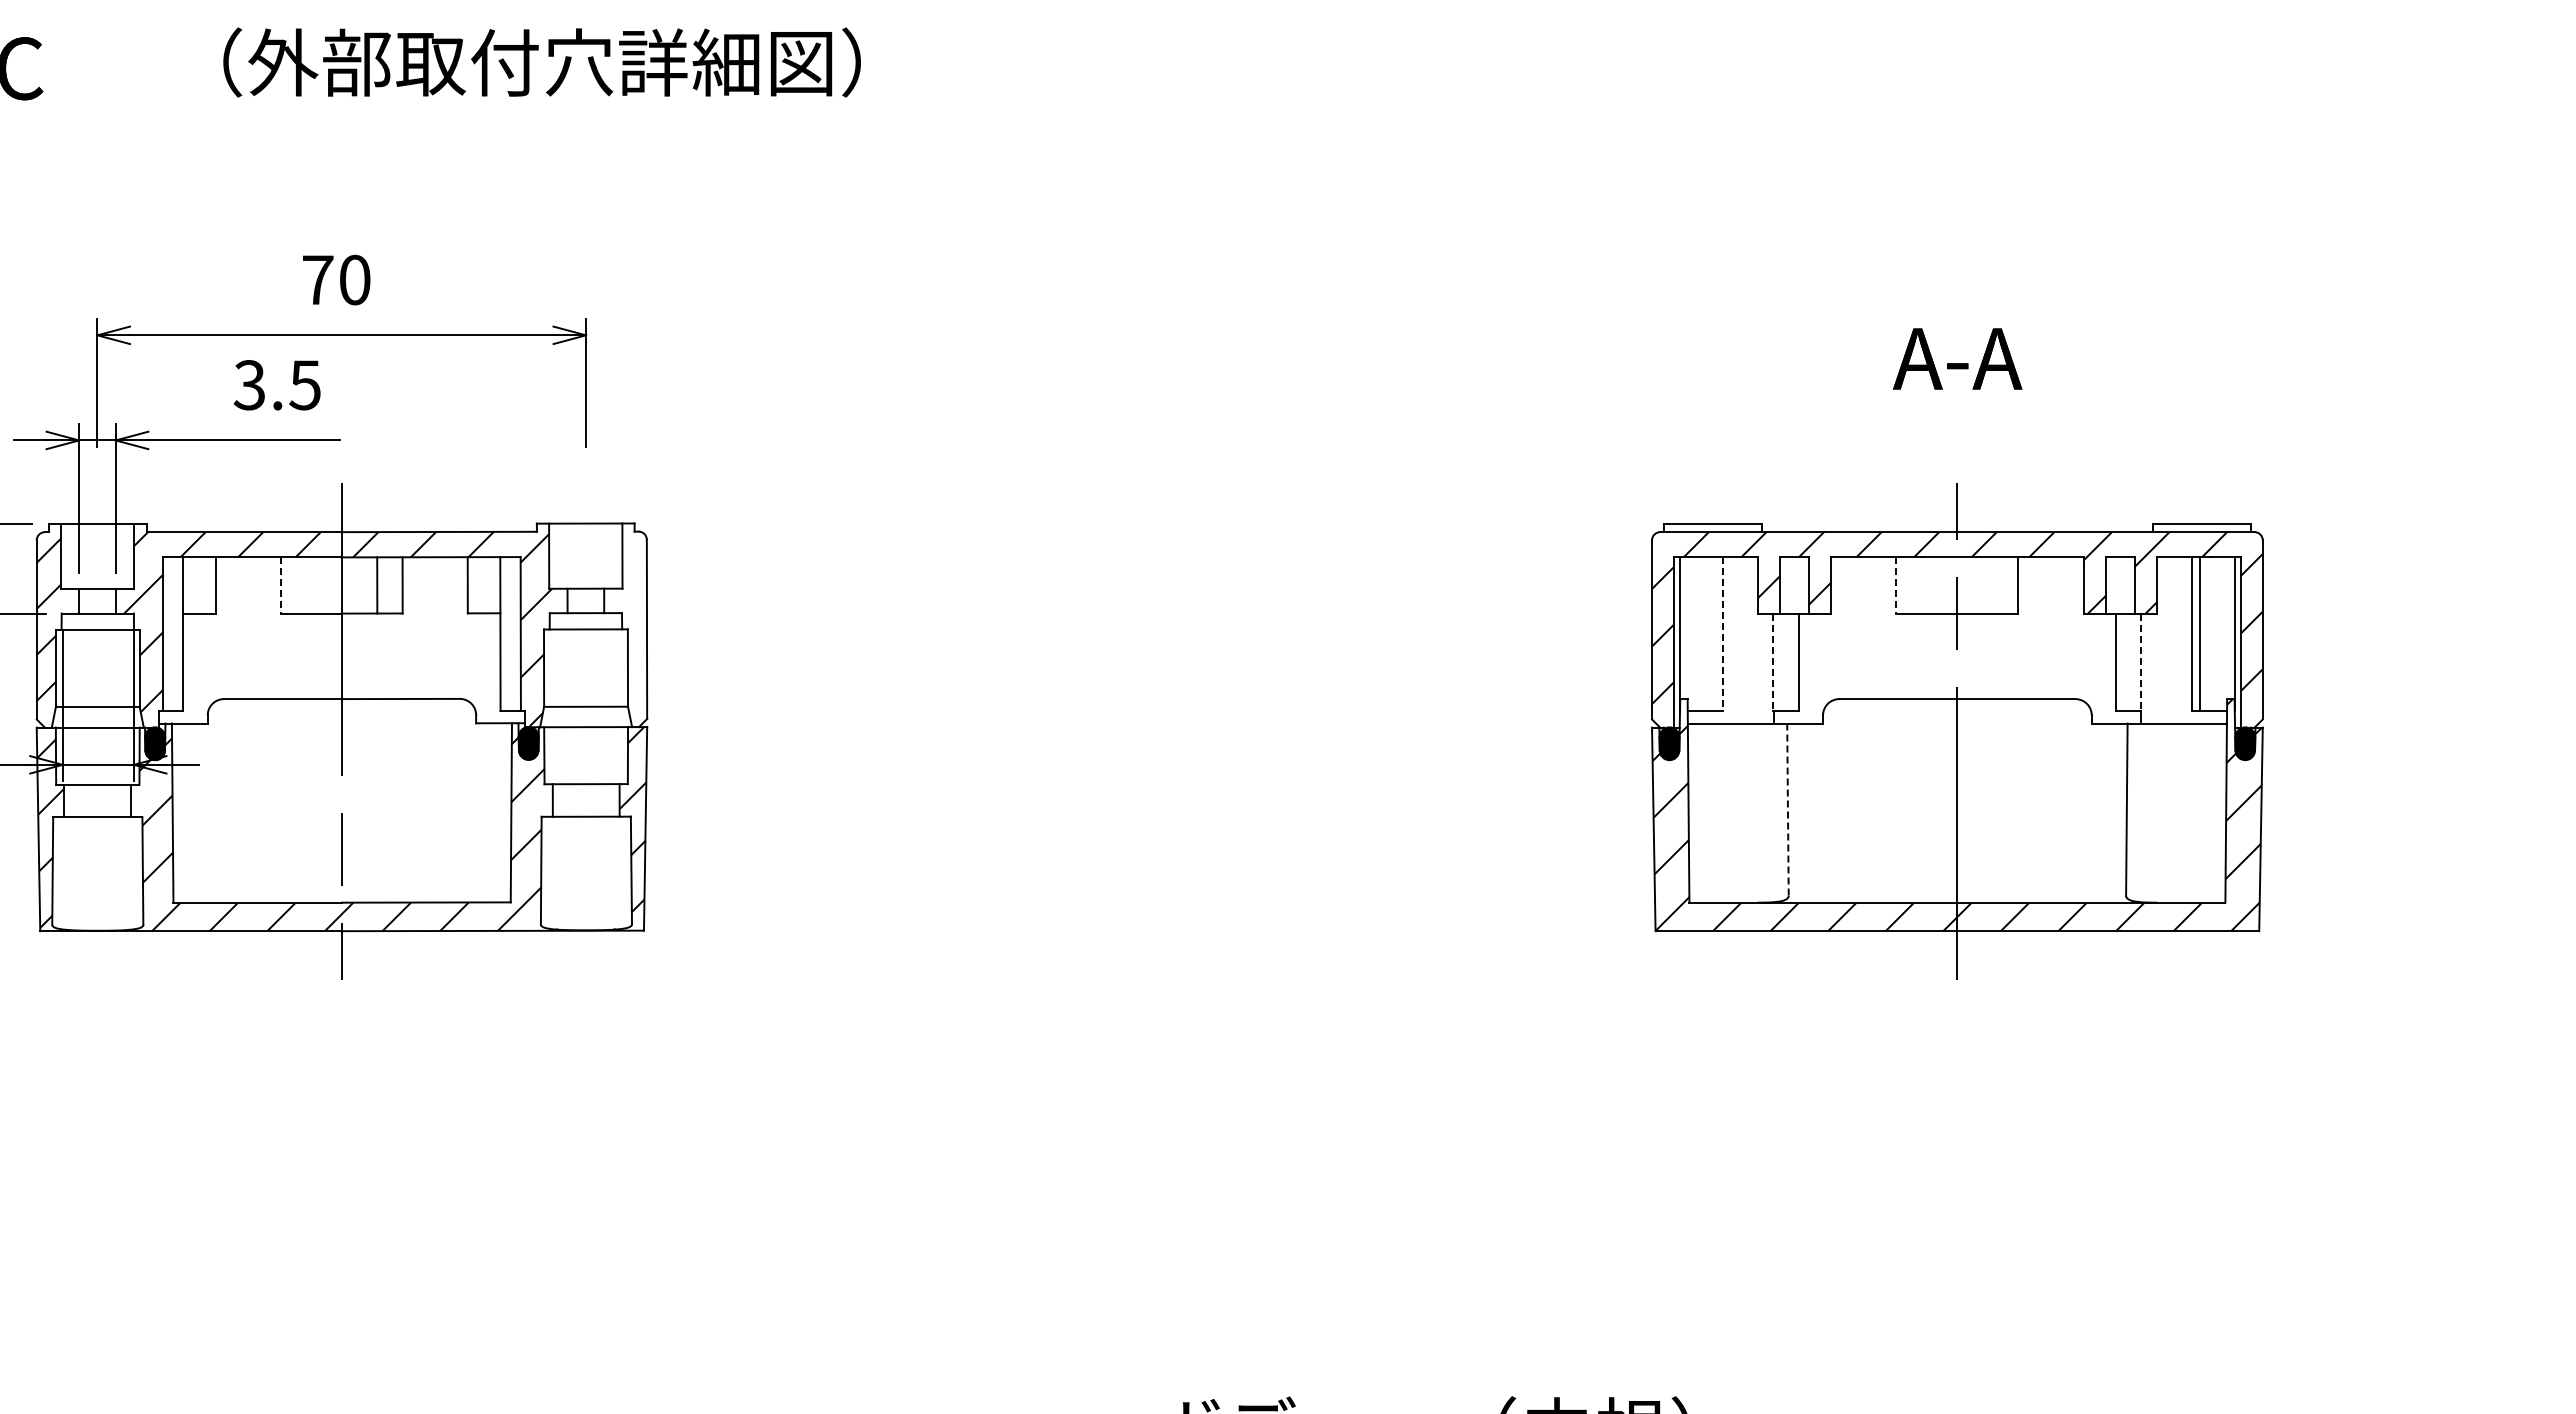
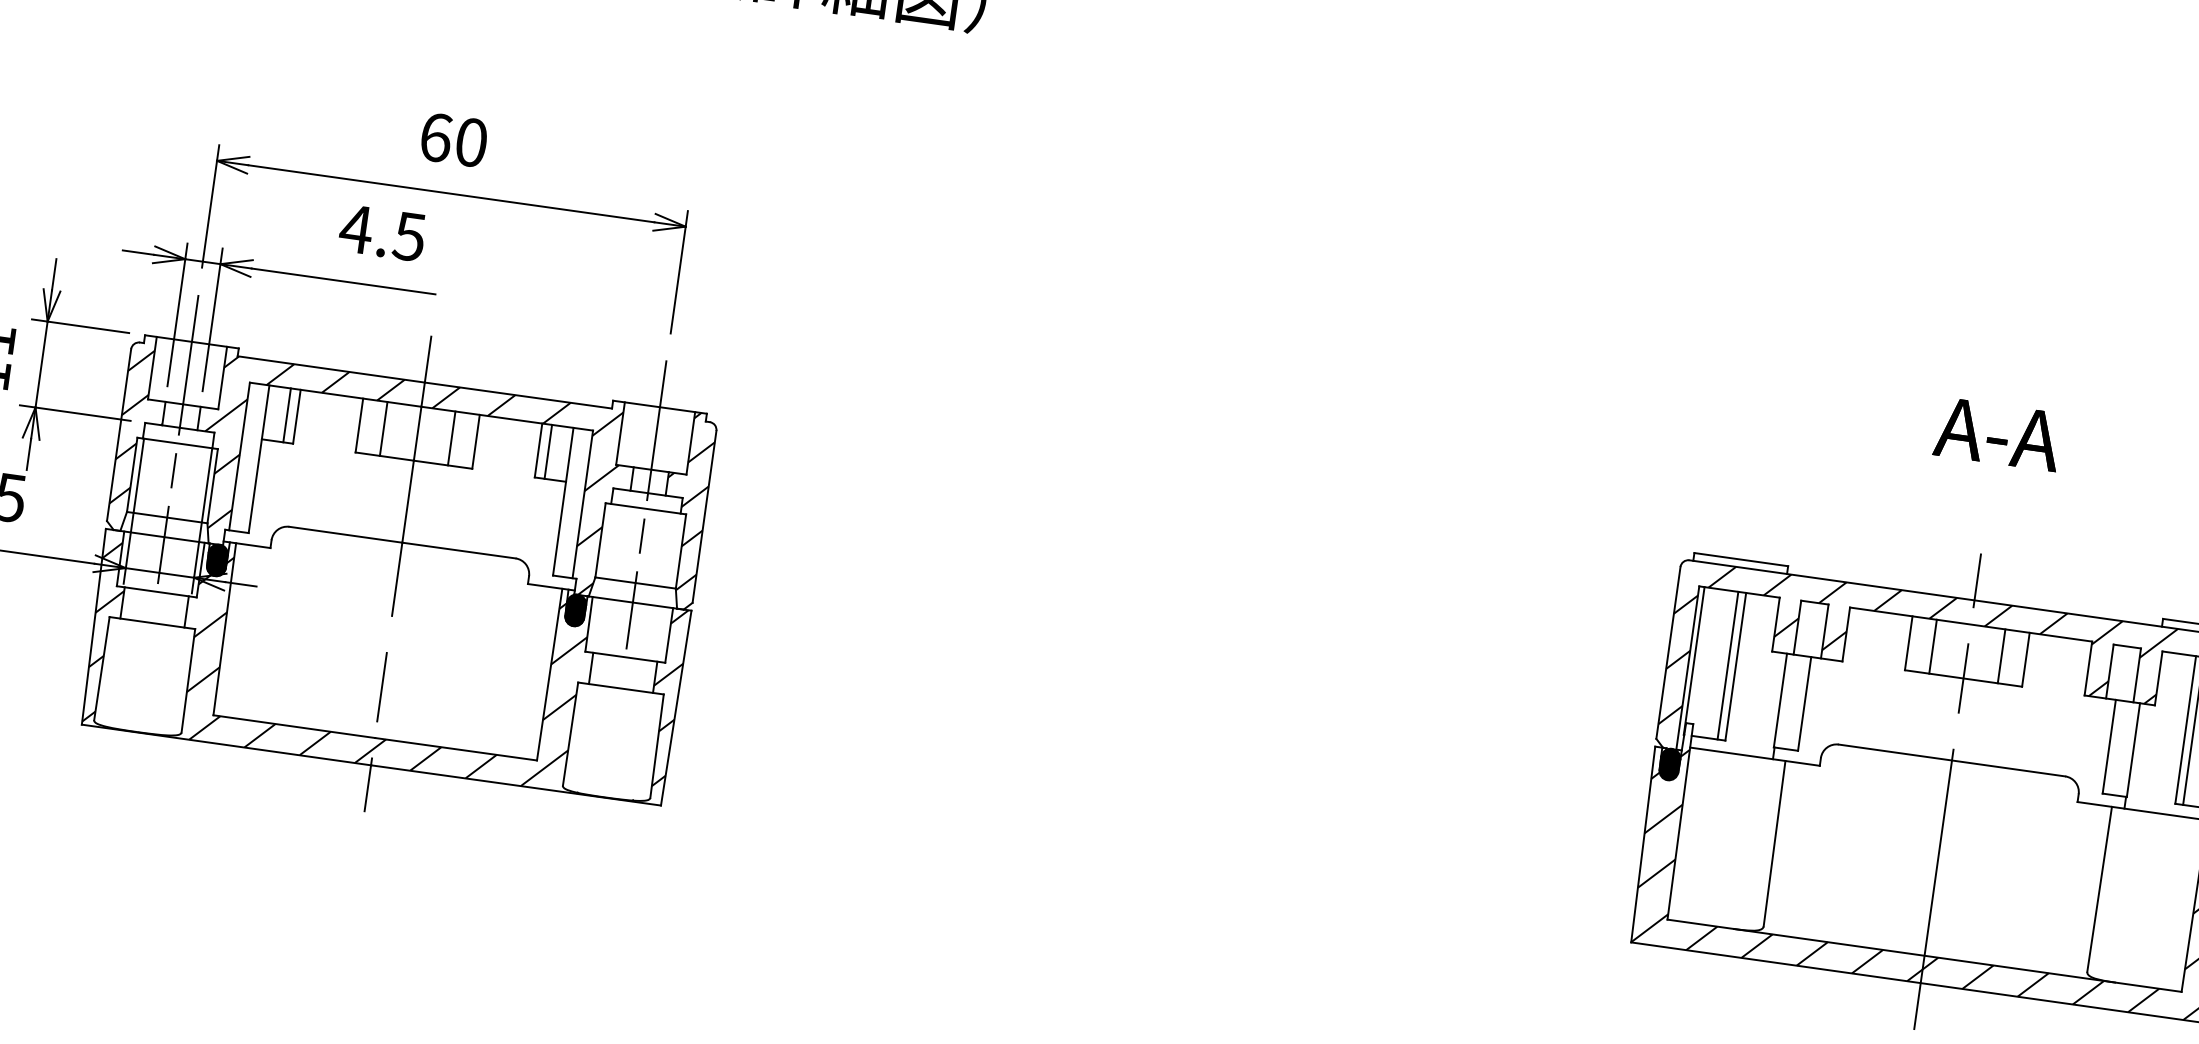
text: (318, 279) -> (436, 137), 70 -> 60
text: (249, 385) -> (356, 229), 3.5 -> 4.5
line: (205, 585) -> (286, 415), added
line: (281, 585) -> (359, 425), dashed -> solid
line: (306, 585) -> (383, 428), added
line: (477, 585) -> (547, 452), added
line: (1896, 585) -> (1908, 643), dashed -> solid
line: (1921, 585) -> (1932, 646), added
line: (1993, 585) -> (2001, 656), added
hatch: (625, 615) -> (685, 500), added
line: (97, 625) -> (177, 439), added
line: (585, 625) -> (646, 504), added
line: (1714, 634) -> (1727, 665), added
line: (1722, 634) -> (1735, 666), dashed -> solid
line: (1773, 662) -> (1780, 700), dashed -> solid
line: (2141, 662) -> (2133, 750), dashed -> solid
line: (1787, 810) -> (1774, 844), dashed -> solid

